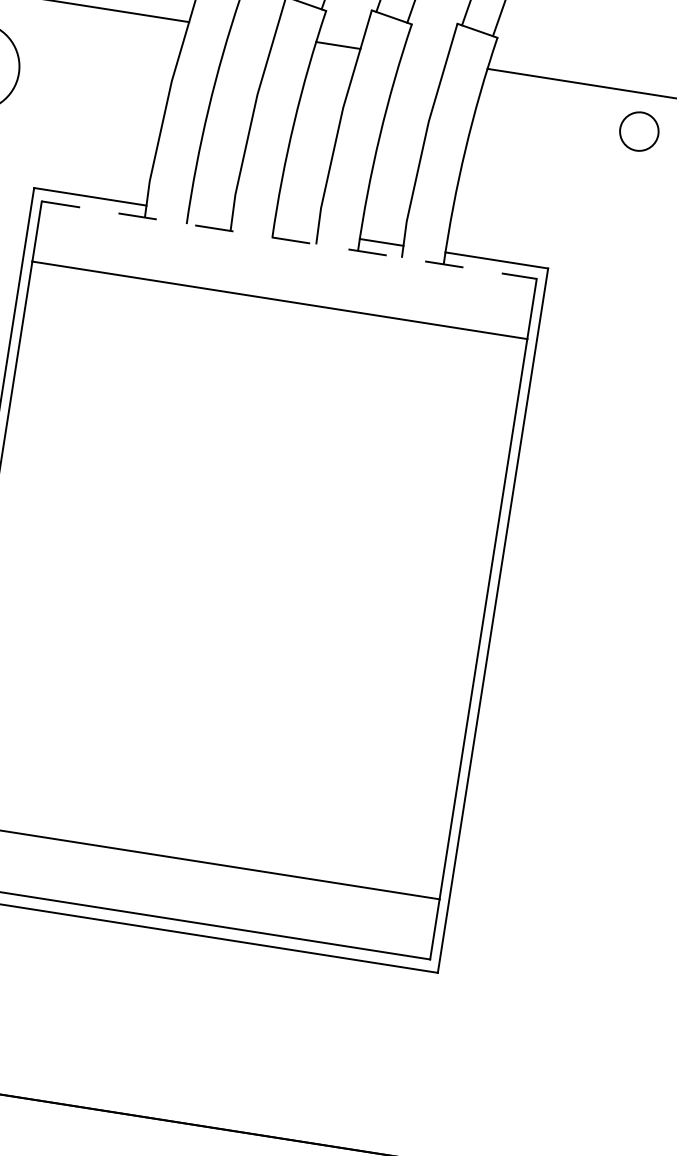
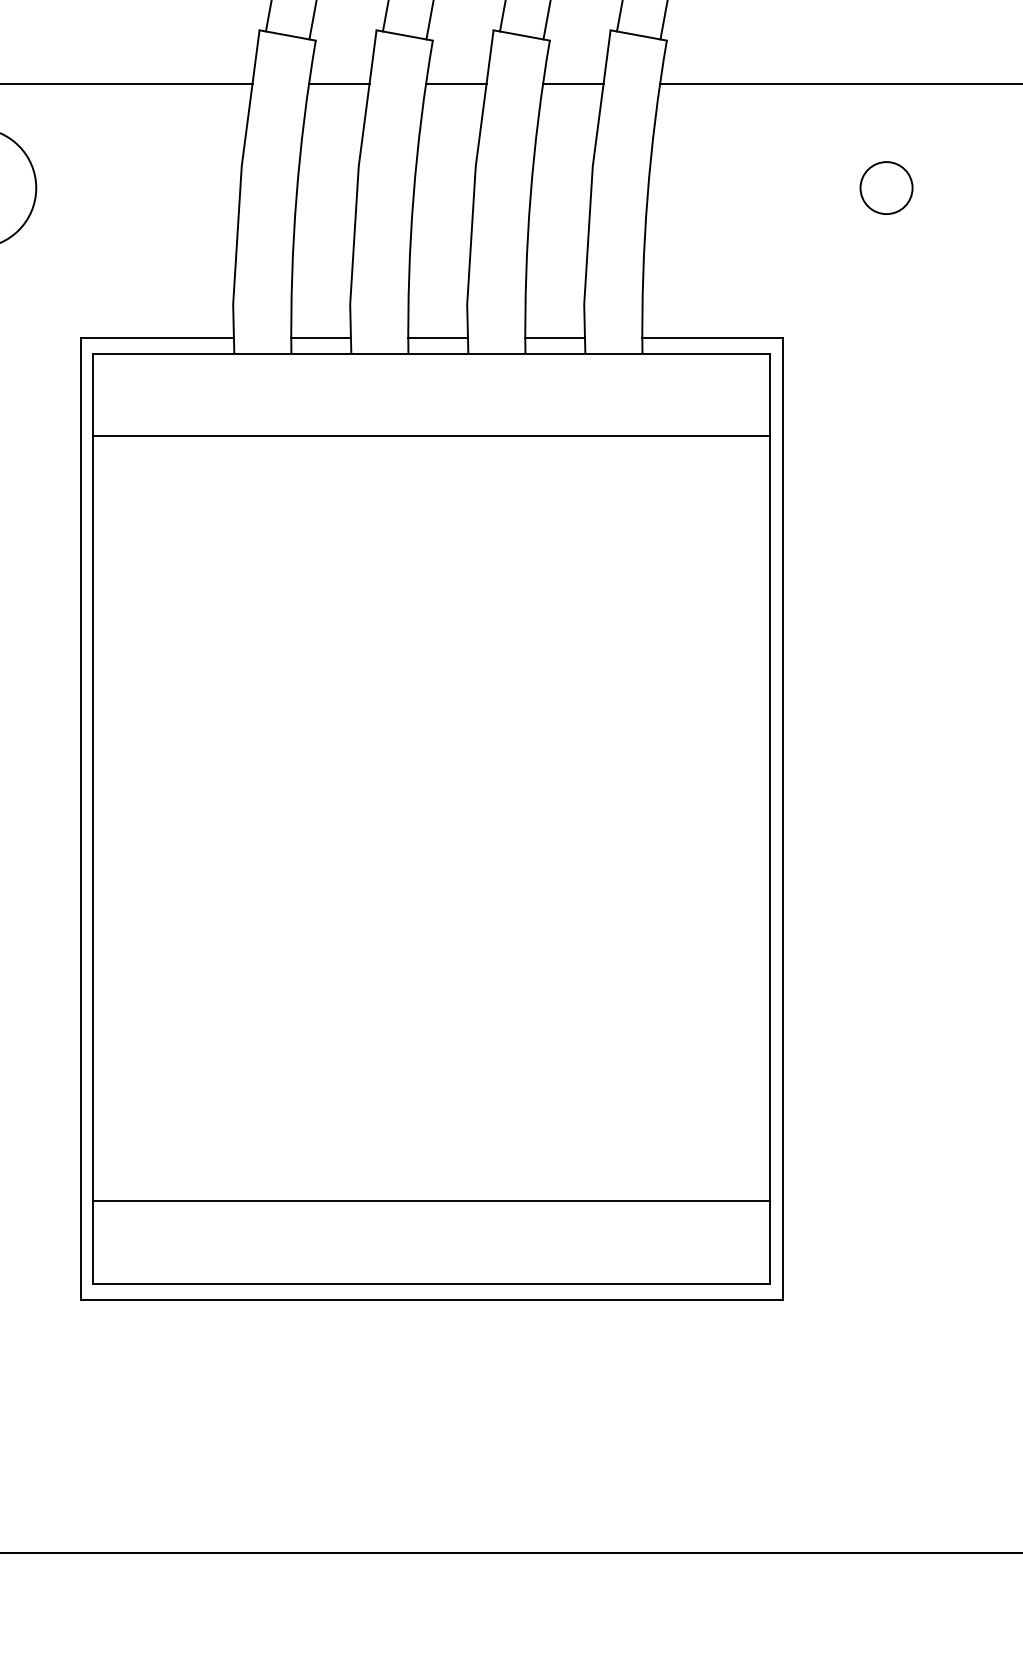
line: (252, 32) -> (339, 84), added
line: (424, 59) -> (573, 84), added
circle: (639, 131) -> (886, 187), moved
line: (209, 215) -> (320, 337), added
line: (295, 228) -> (437, 337), added
line: (290, 239) -> (432, 353), dashed -> solid

